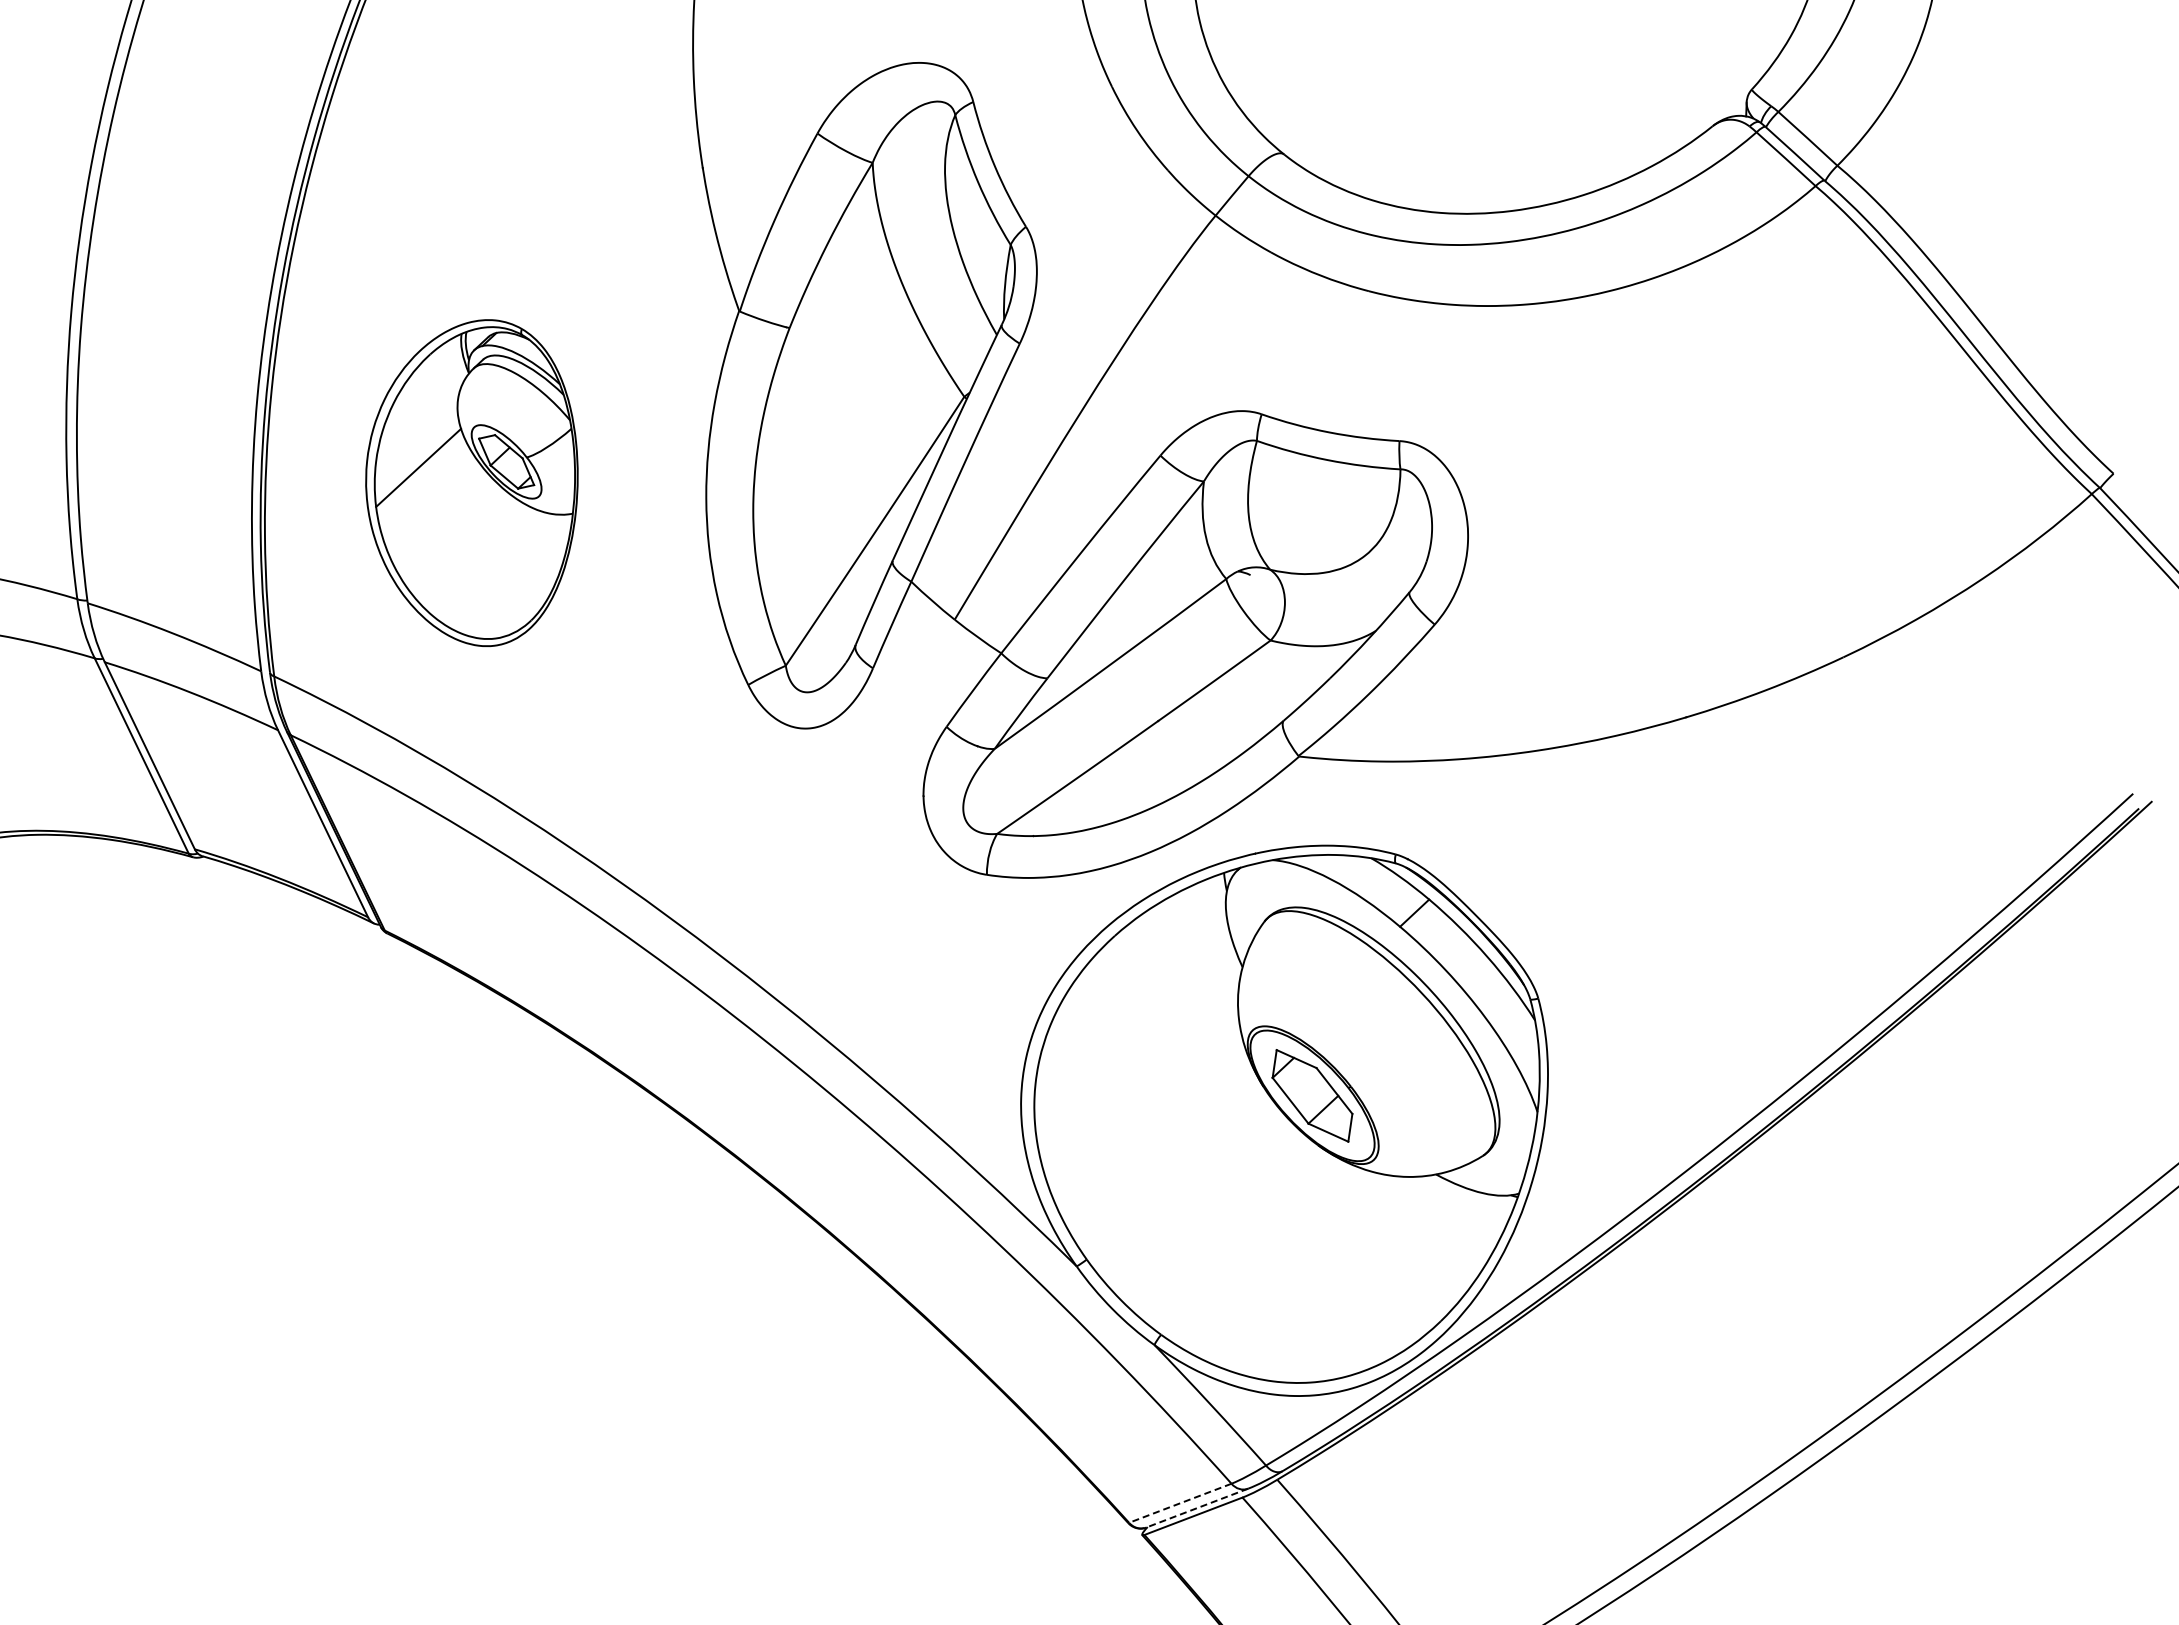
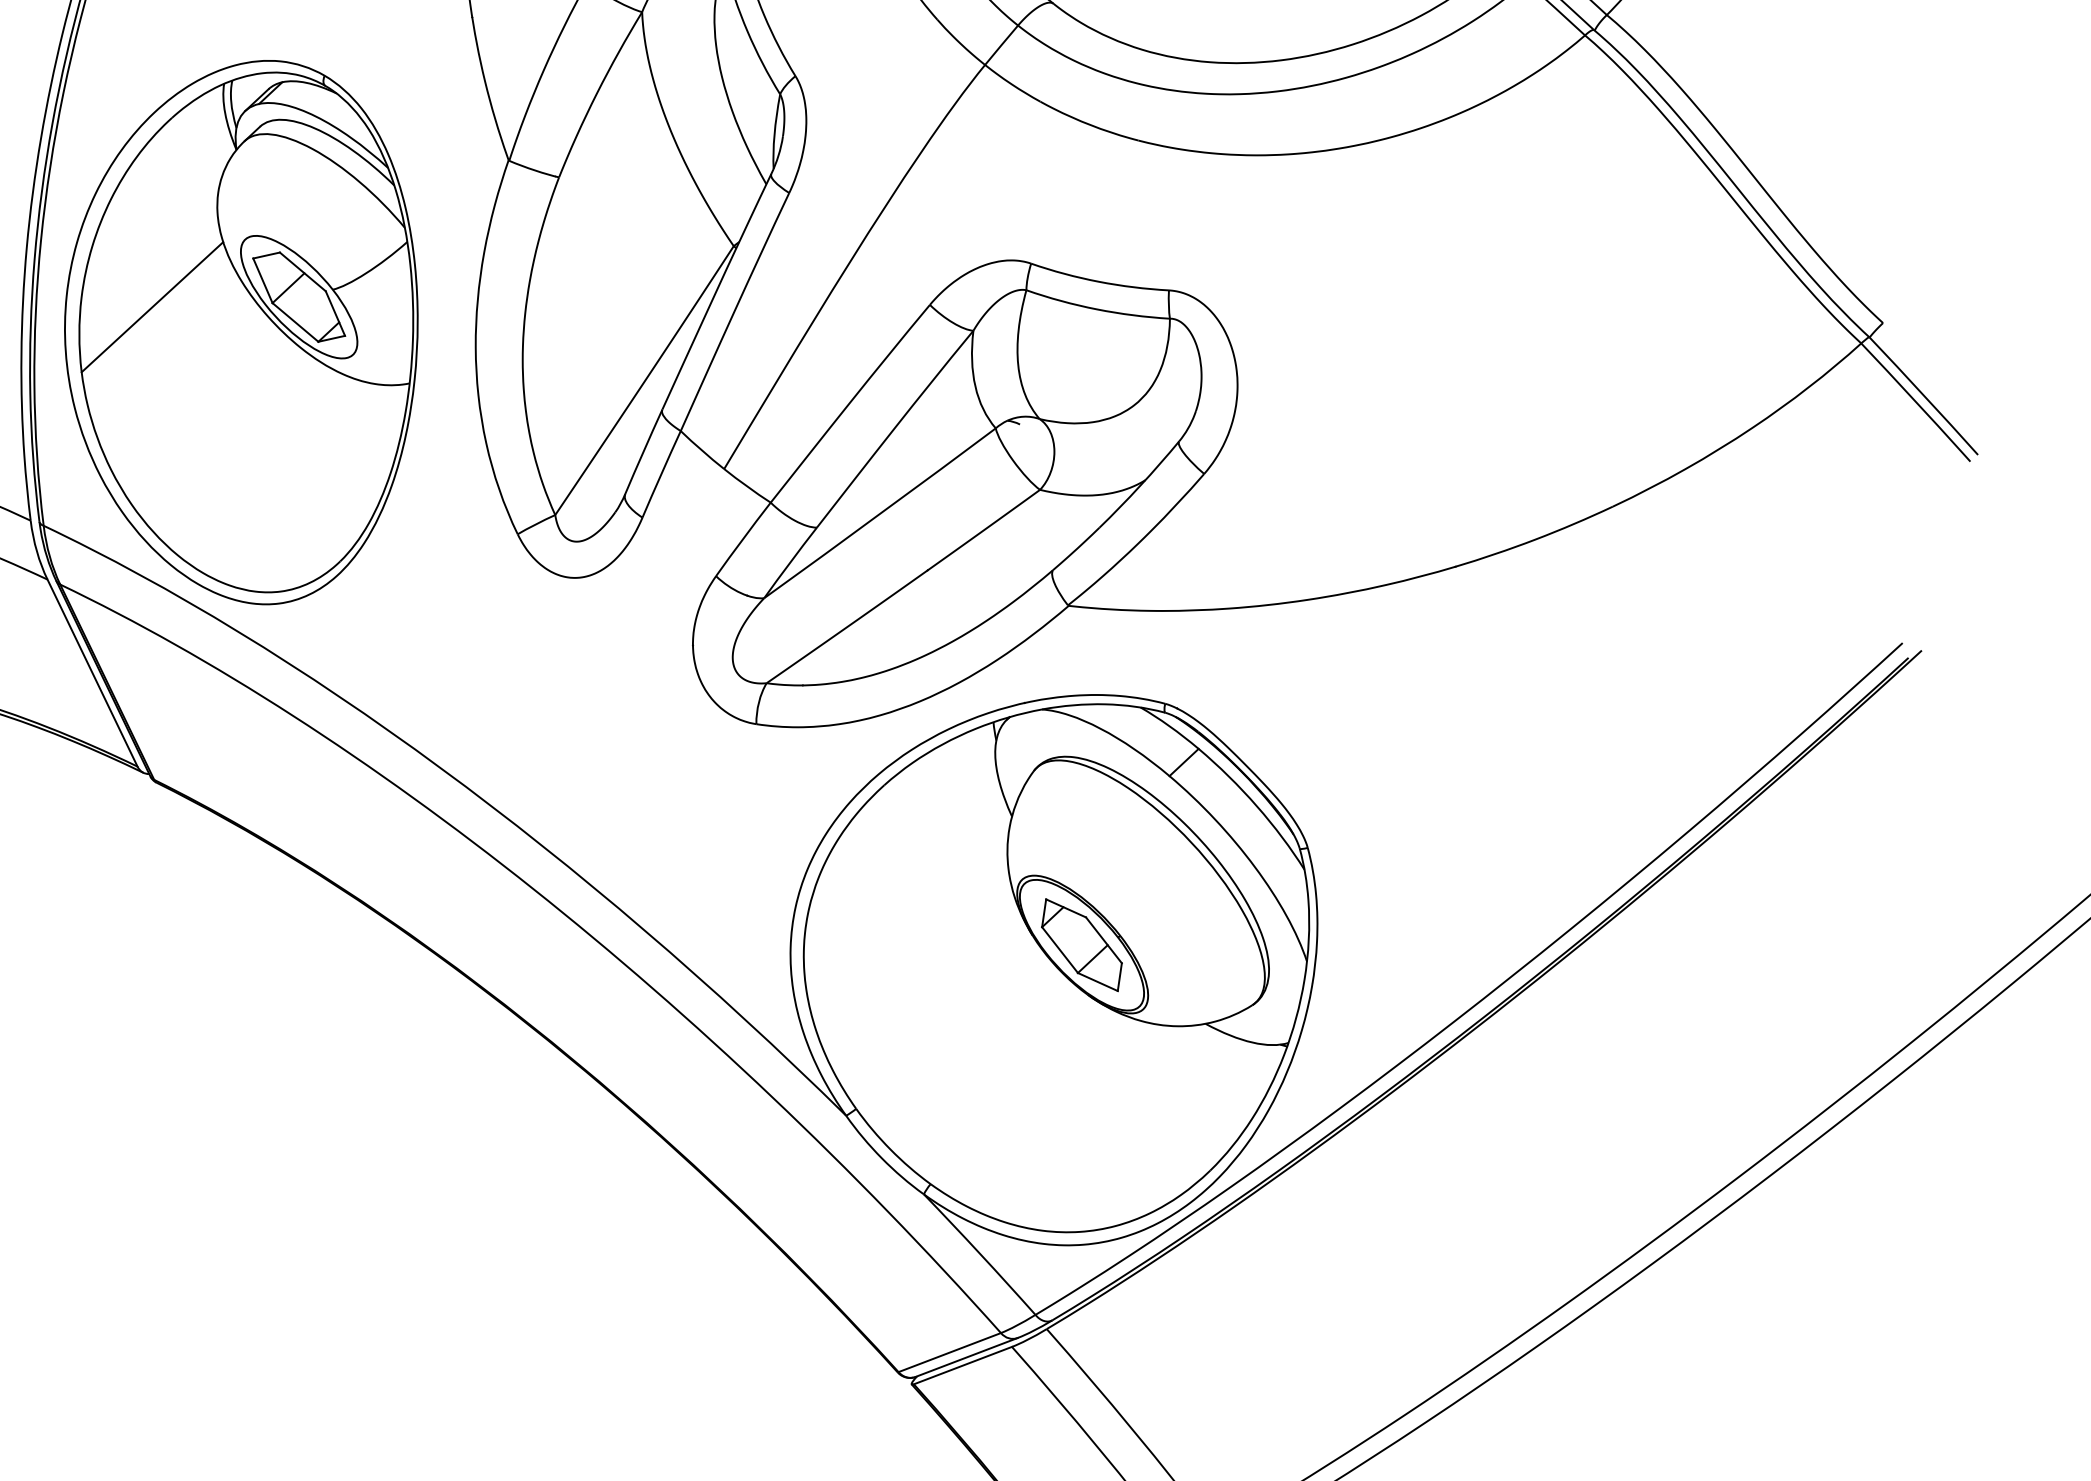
part: (471, 482) -> (240, 331), size x1.67
line: (1180, 1503) -> (949, 1352), dashed -> solid
line: (1197, 1508) -> (966, 1357), dashed -> solid

